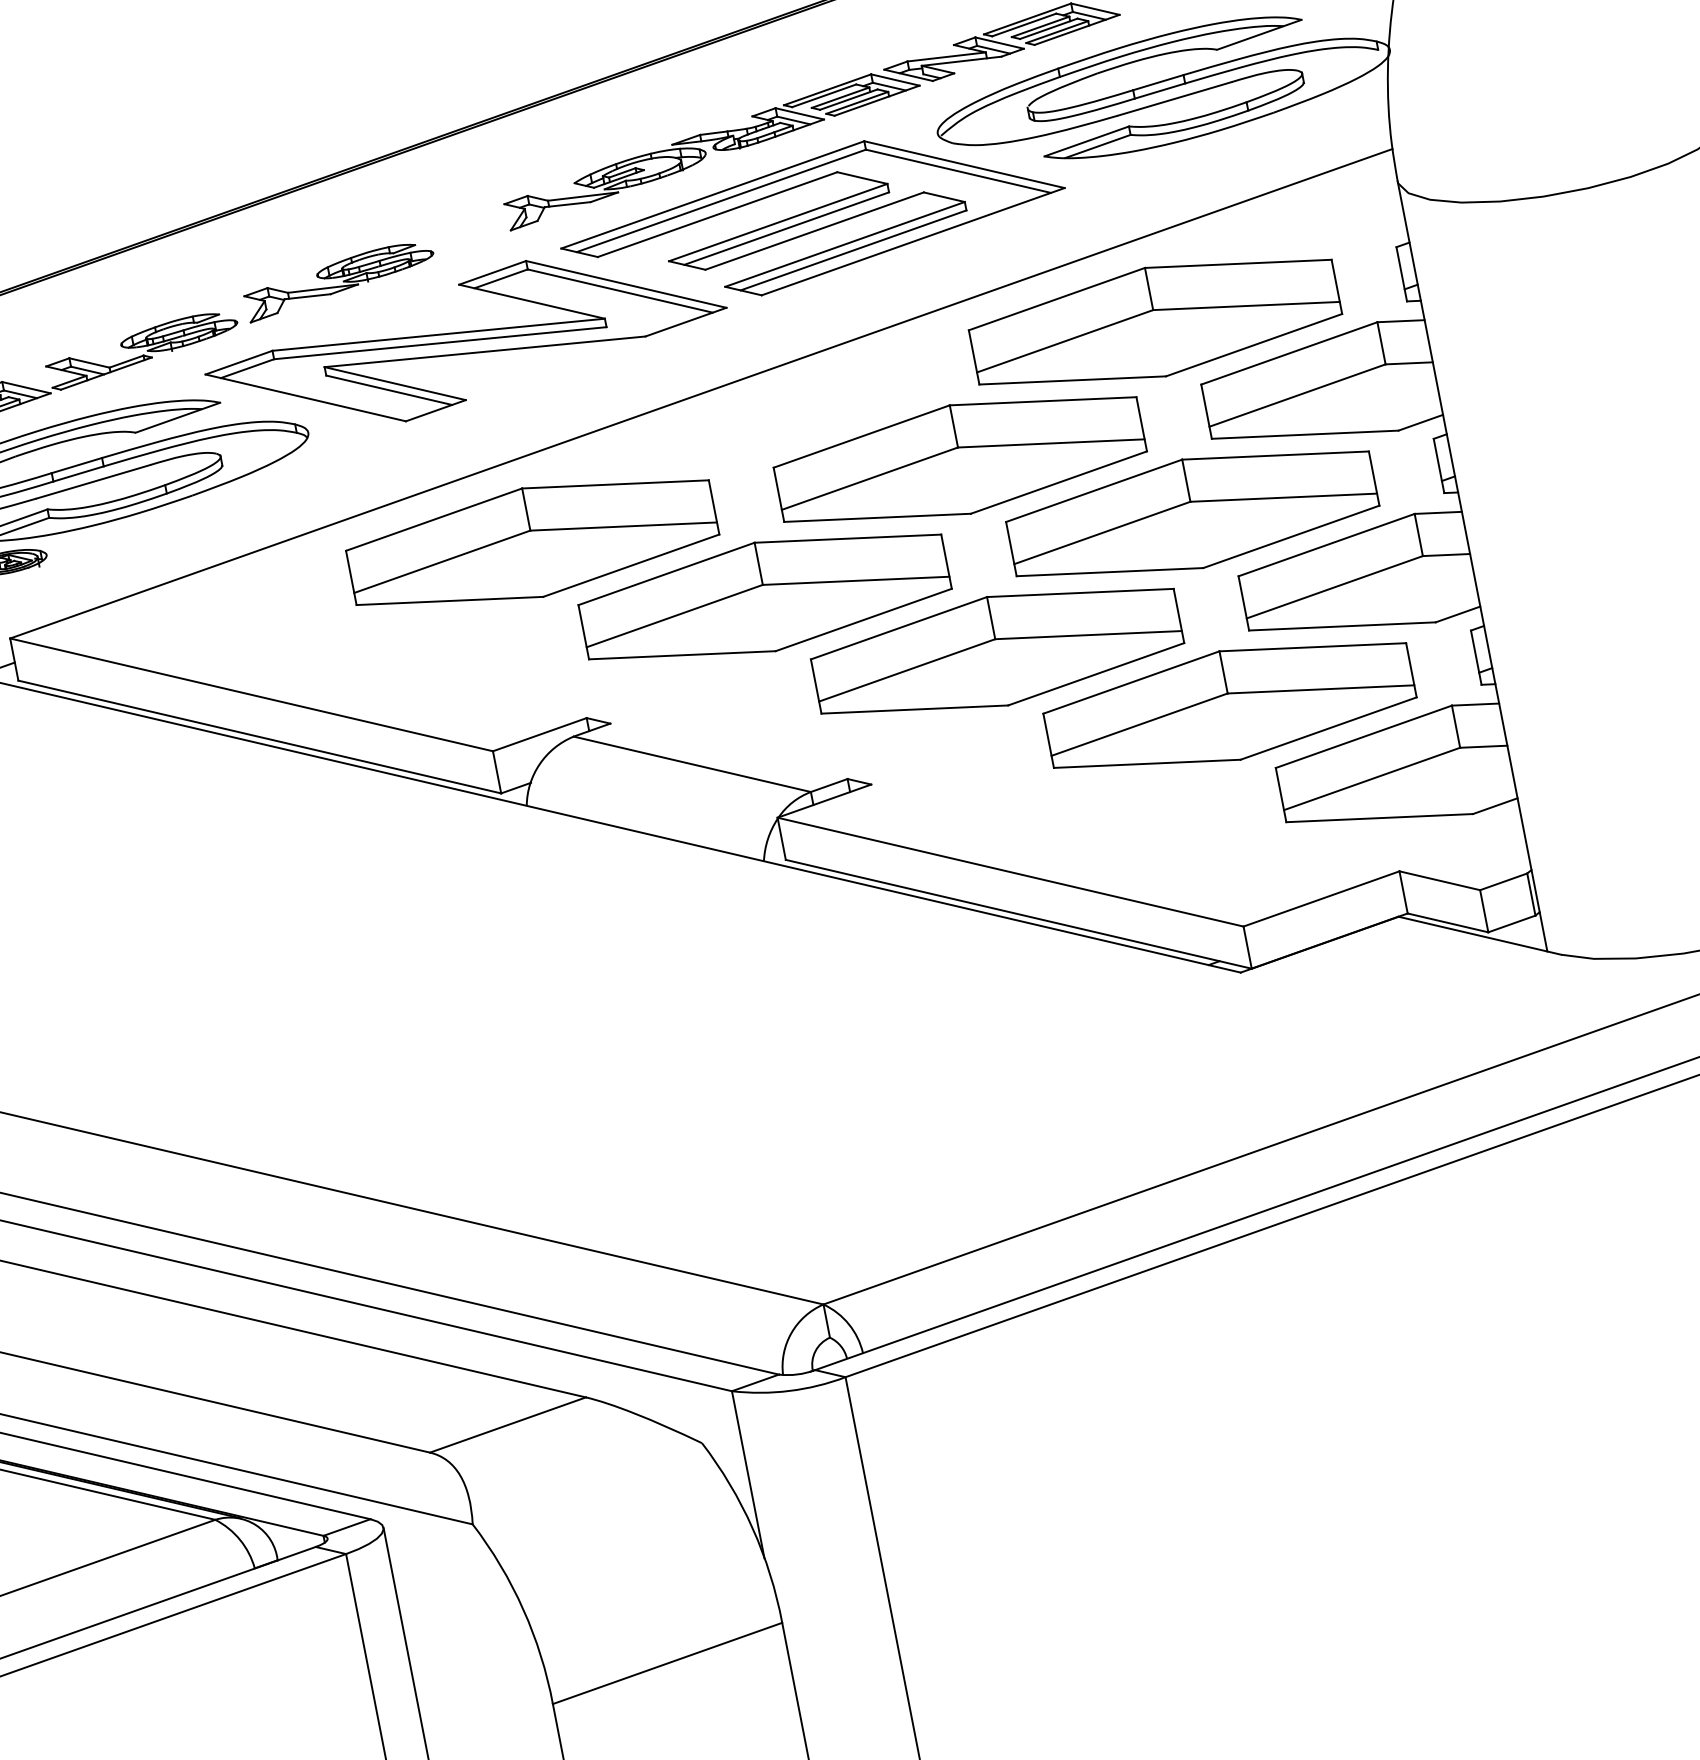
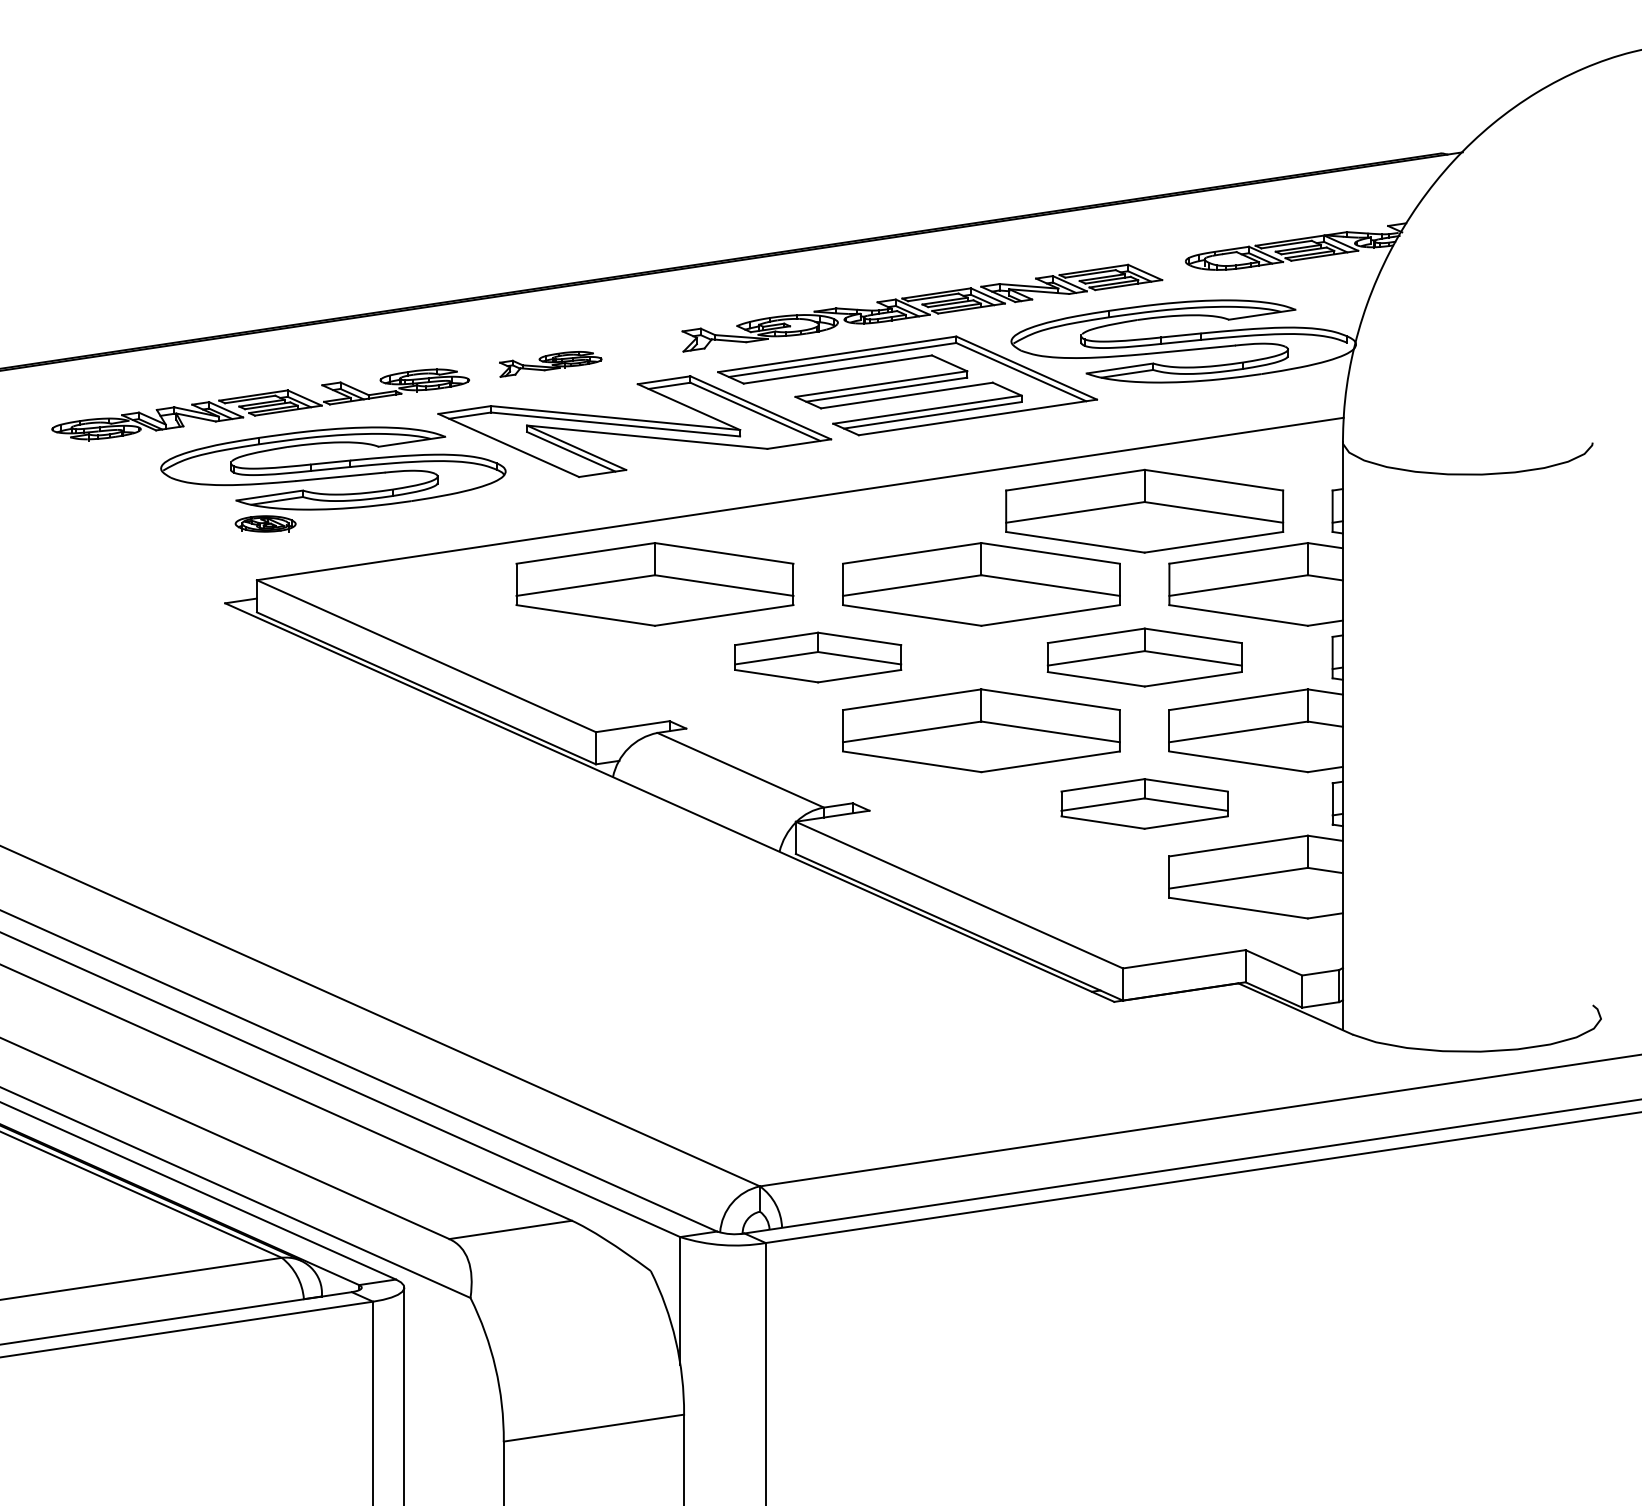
part: (339, 281) -> (550, 364), size x0.7
part: (1192, 513) -> (1144, 657), size x0.7
part: (764, 597) -> (817, 657), size x0.6
part: (1229, 705) -> (1144, 803), size x0.6

